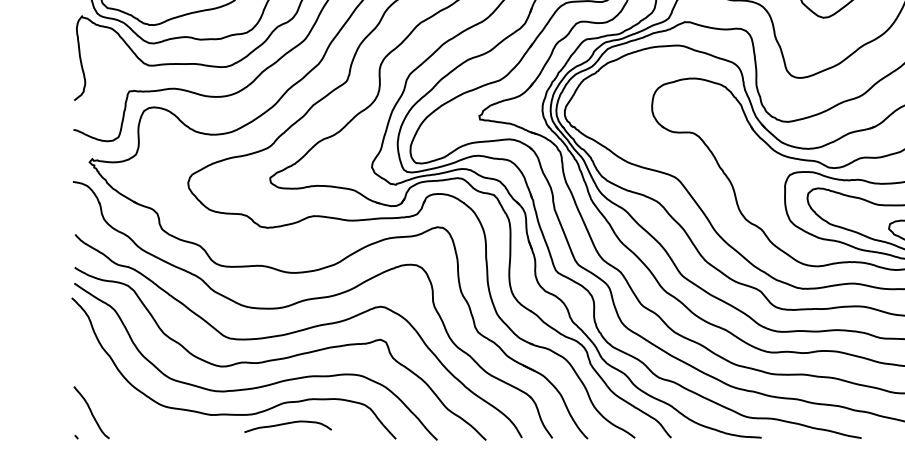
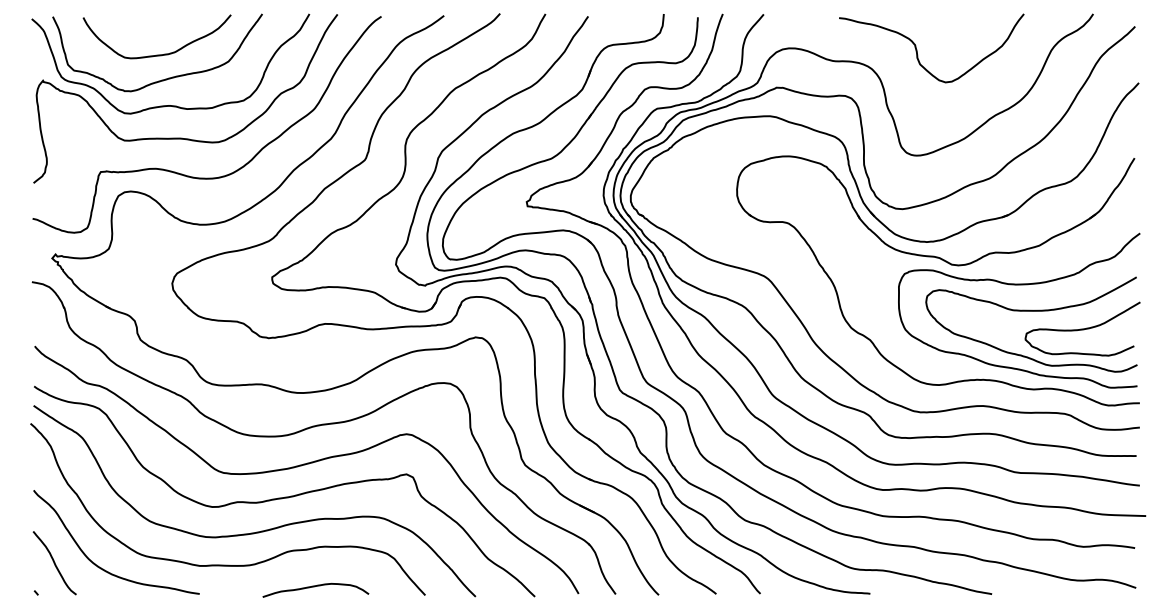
curve: (131, 417) -> (103, 568), added
curve: (286, 424) -> (314, 587), moved

